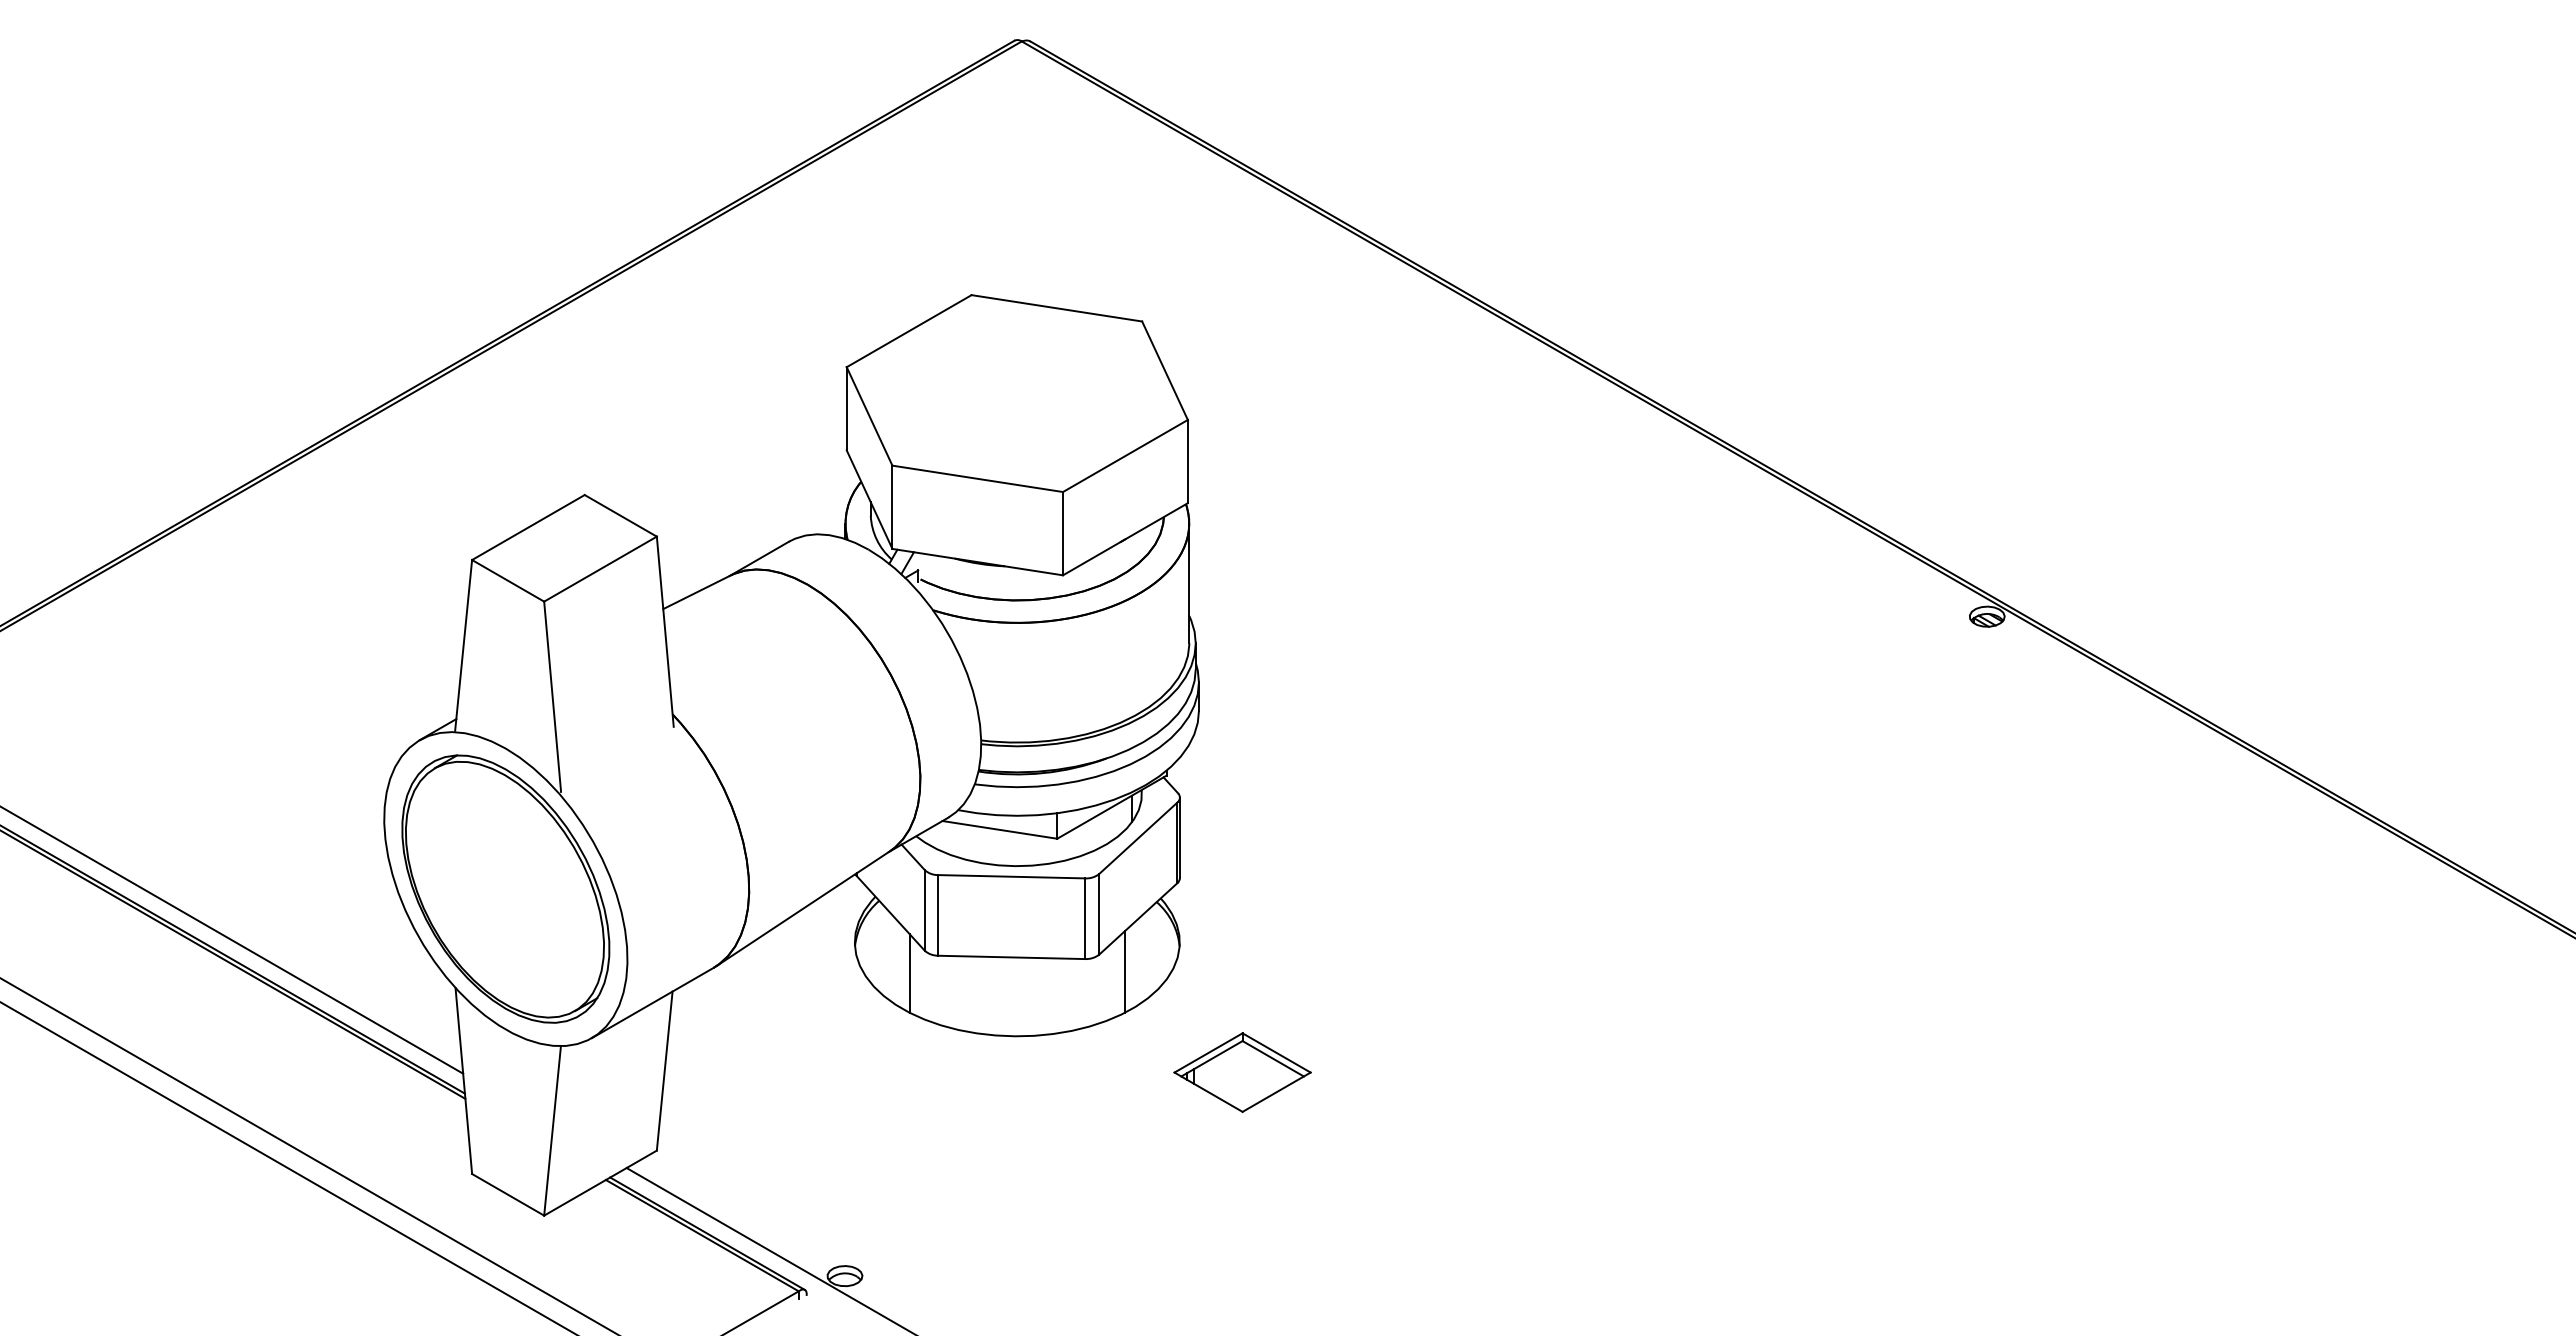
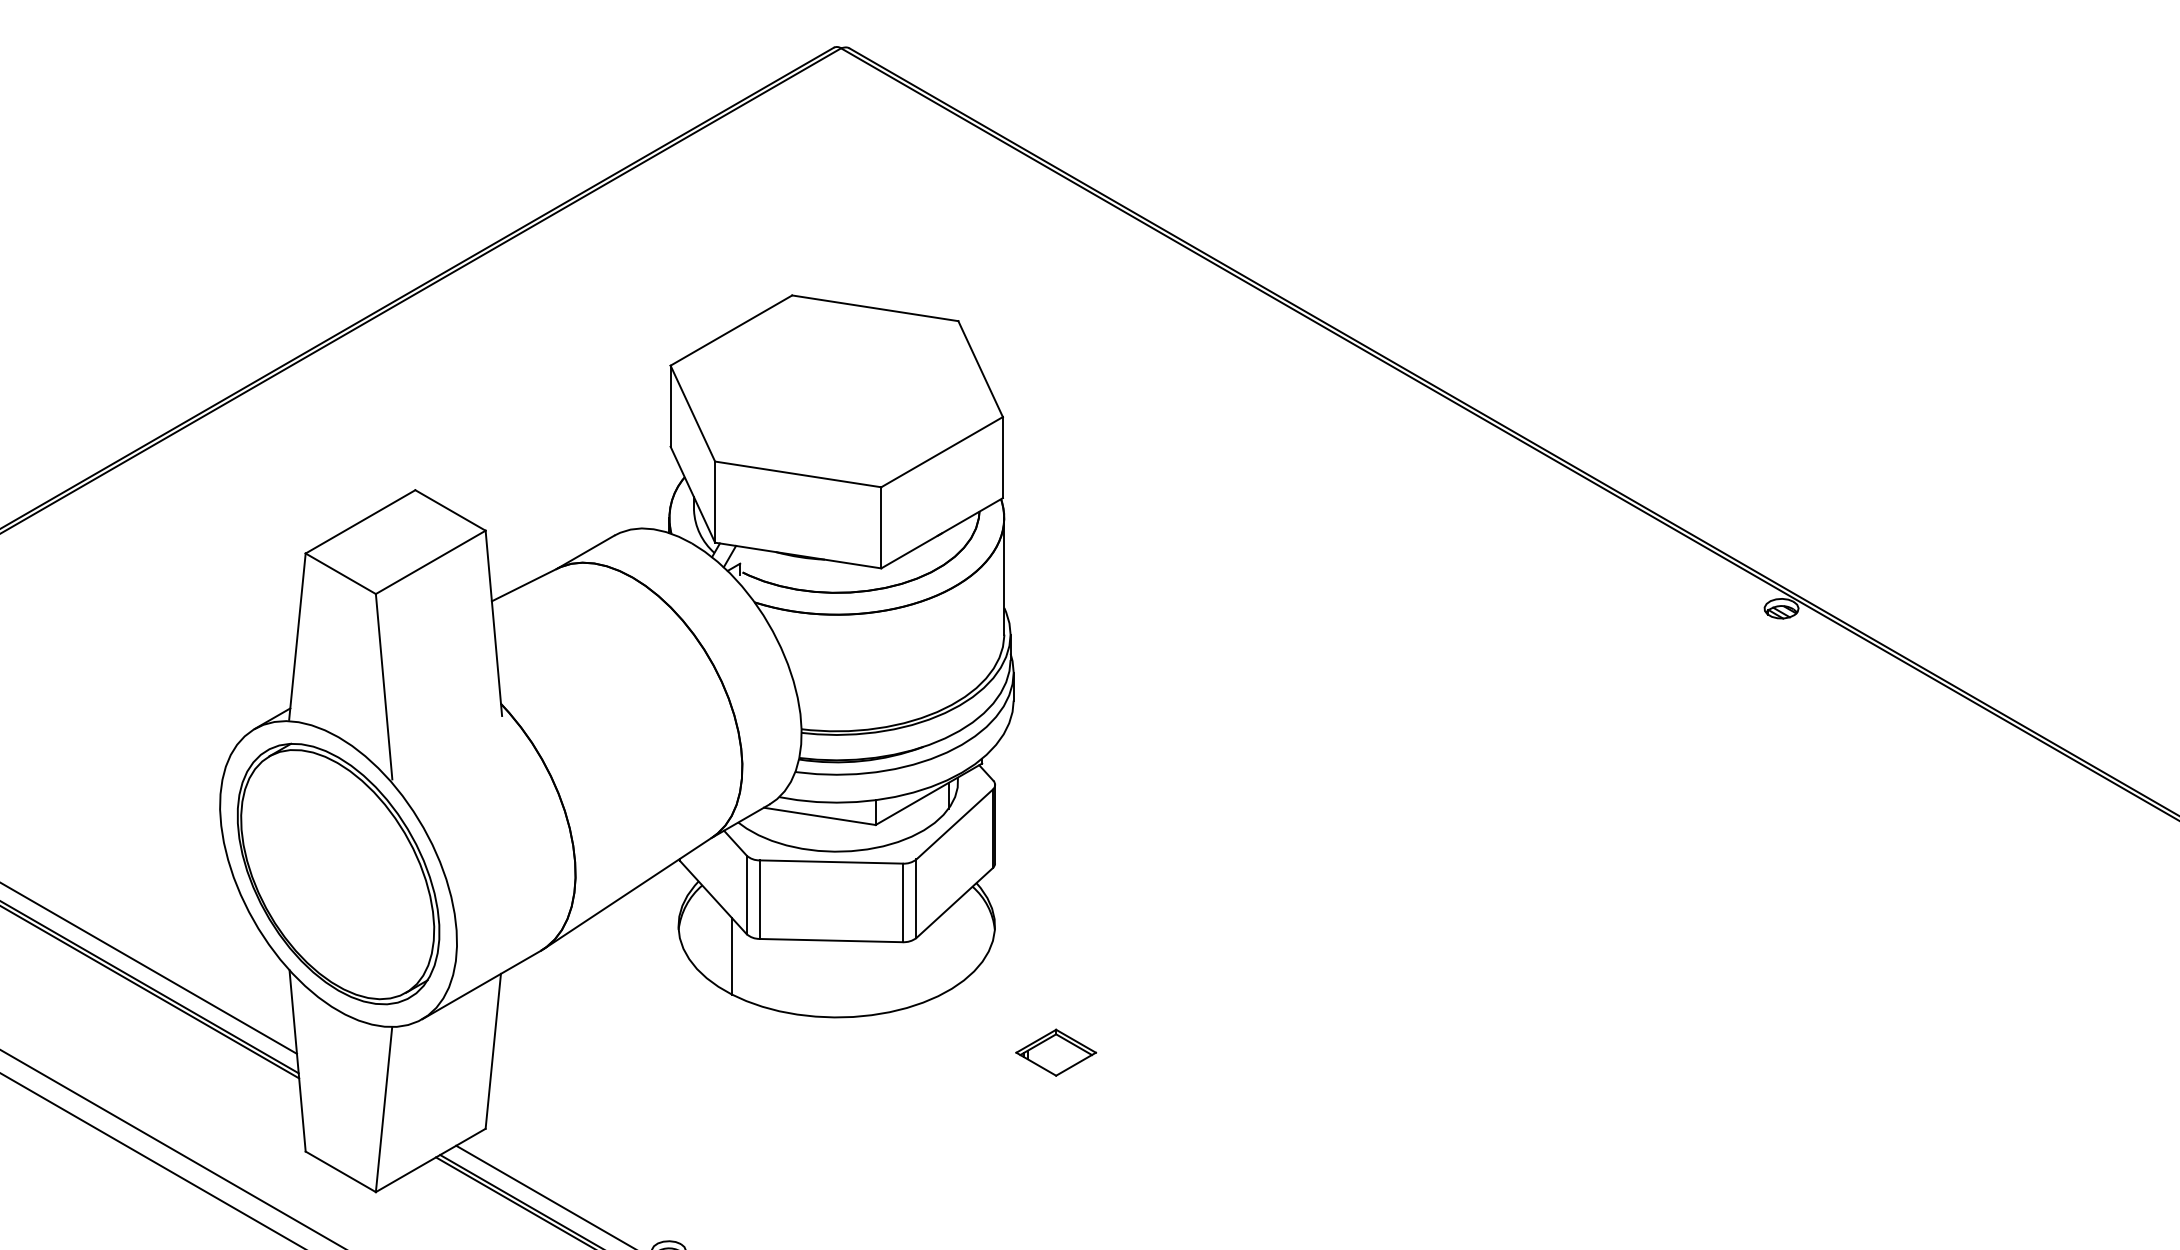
line: (1125, 971) -> (942, 954), removed
part: (1242, 1072) -> (1056, 1052), size x0.6

